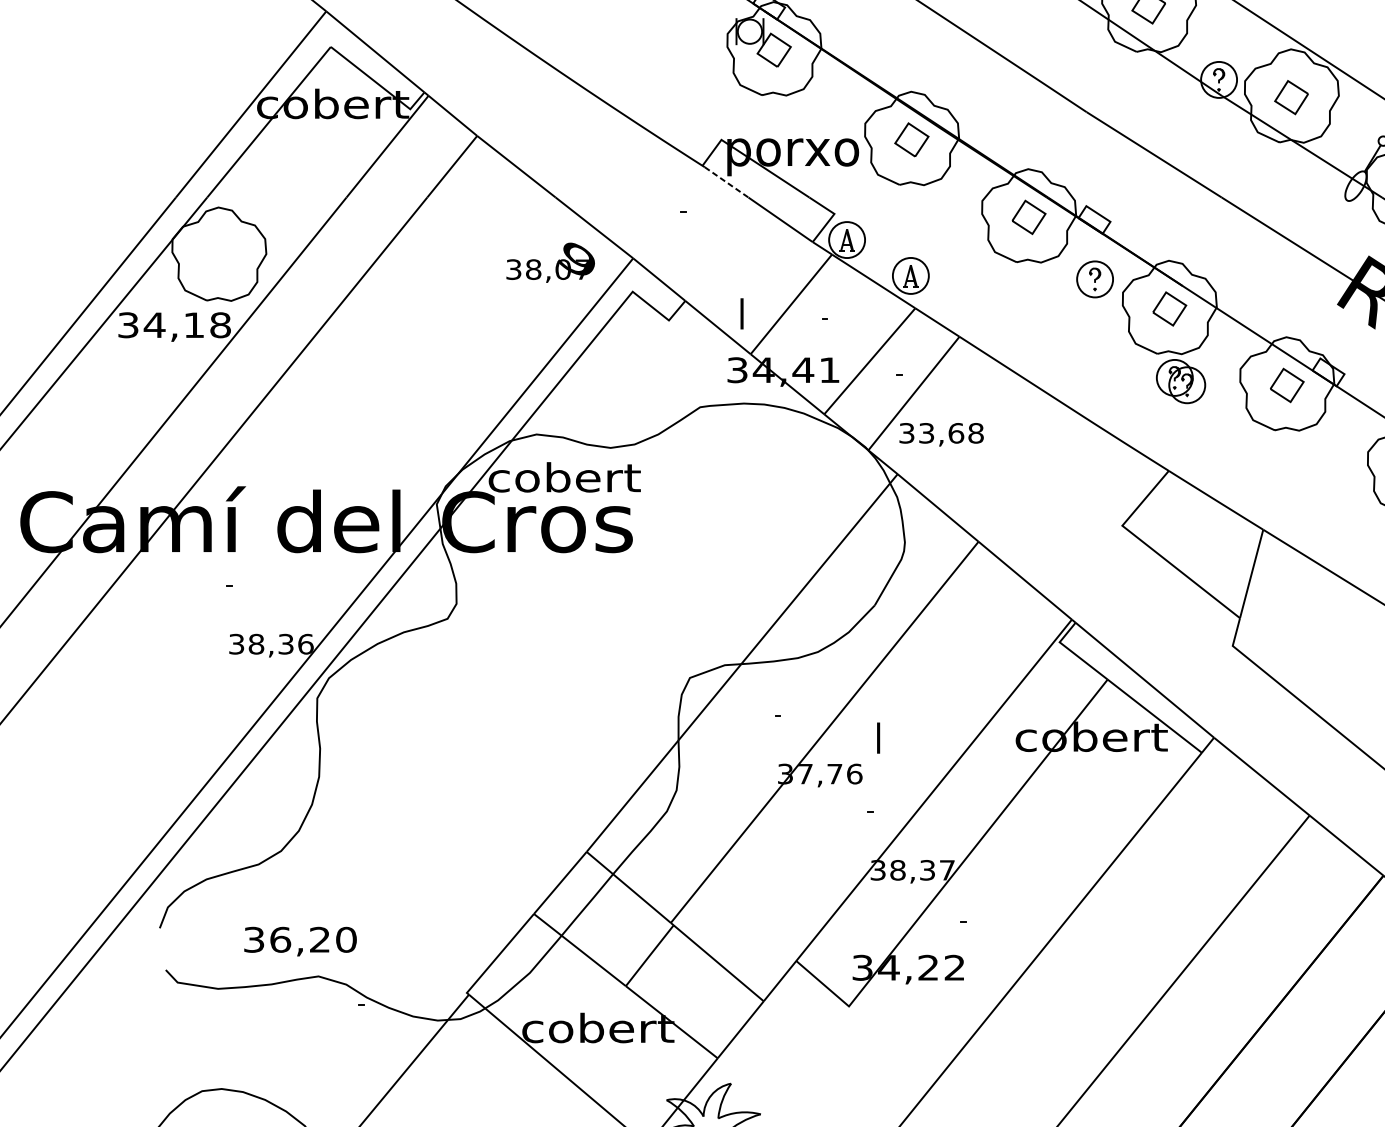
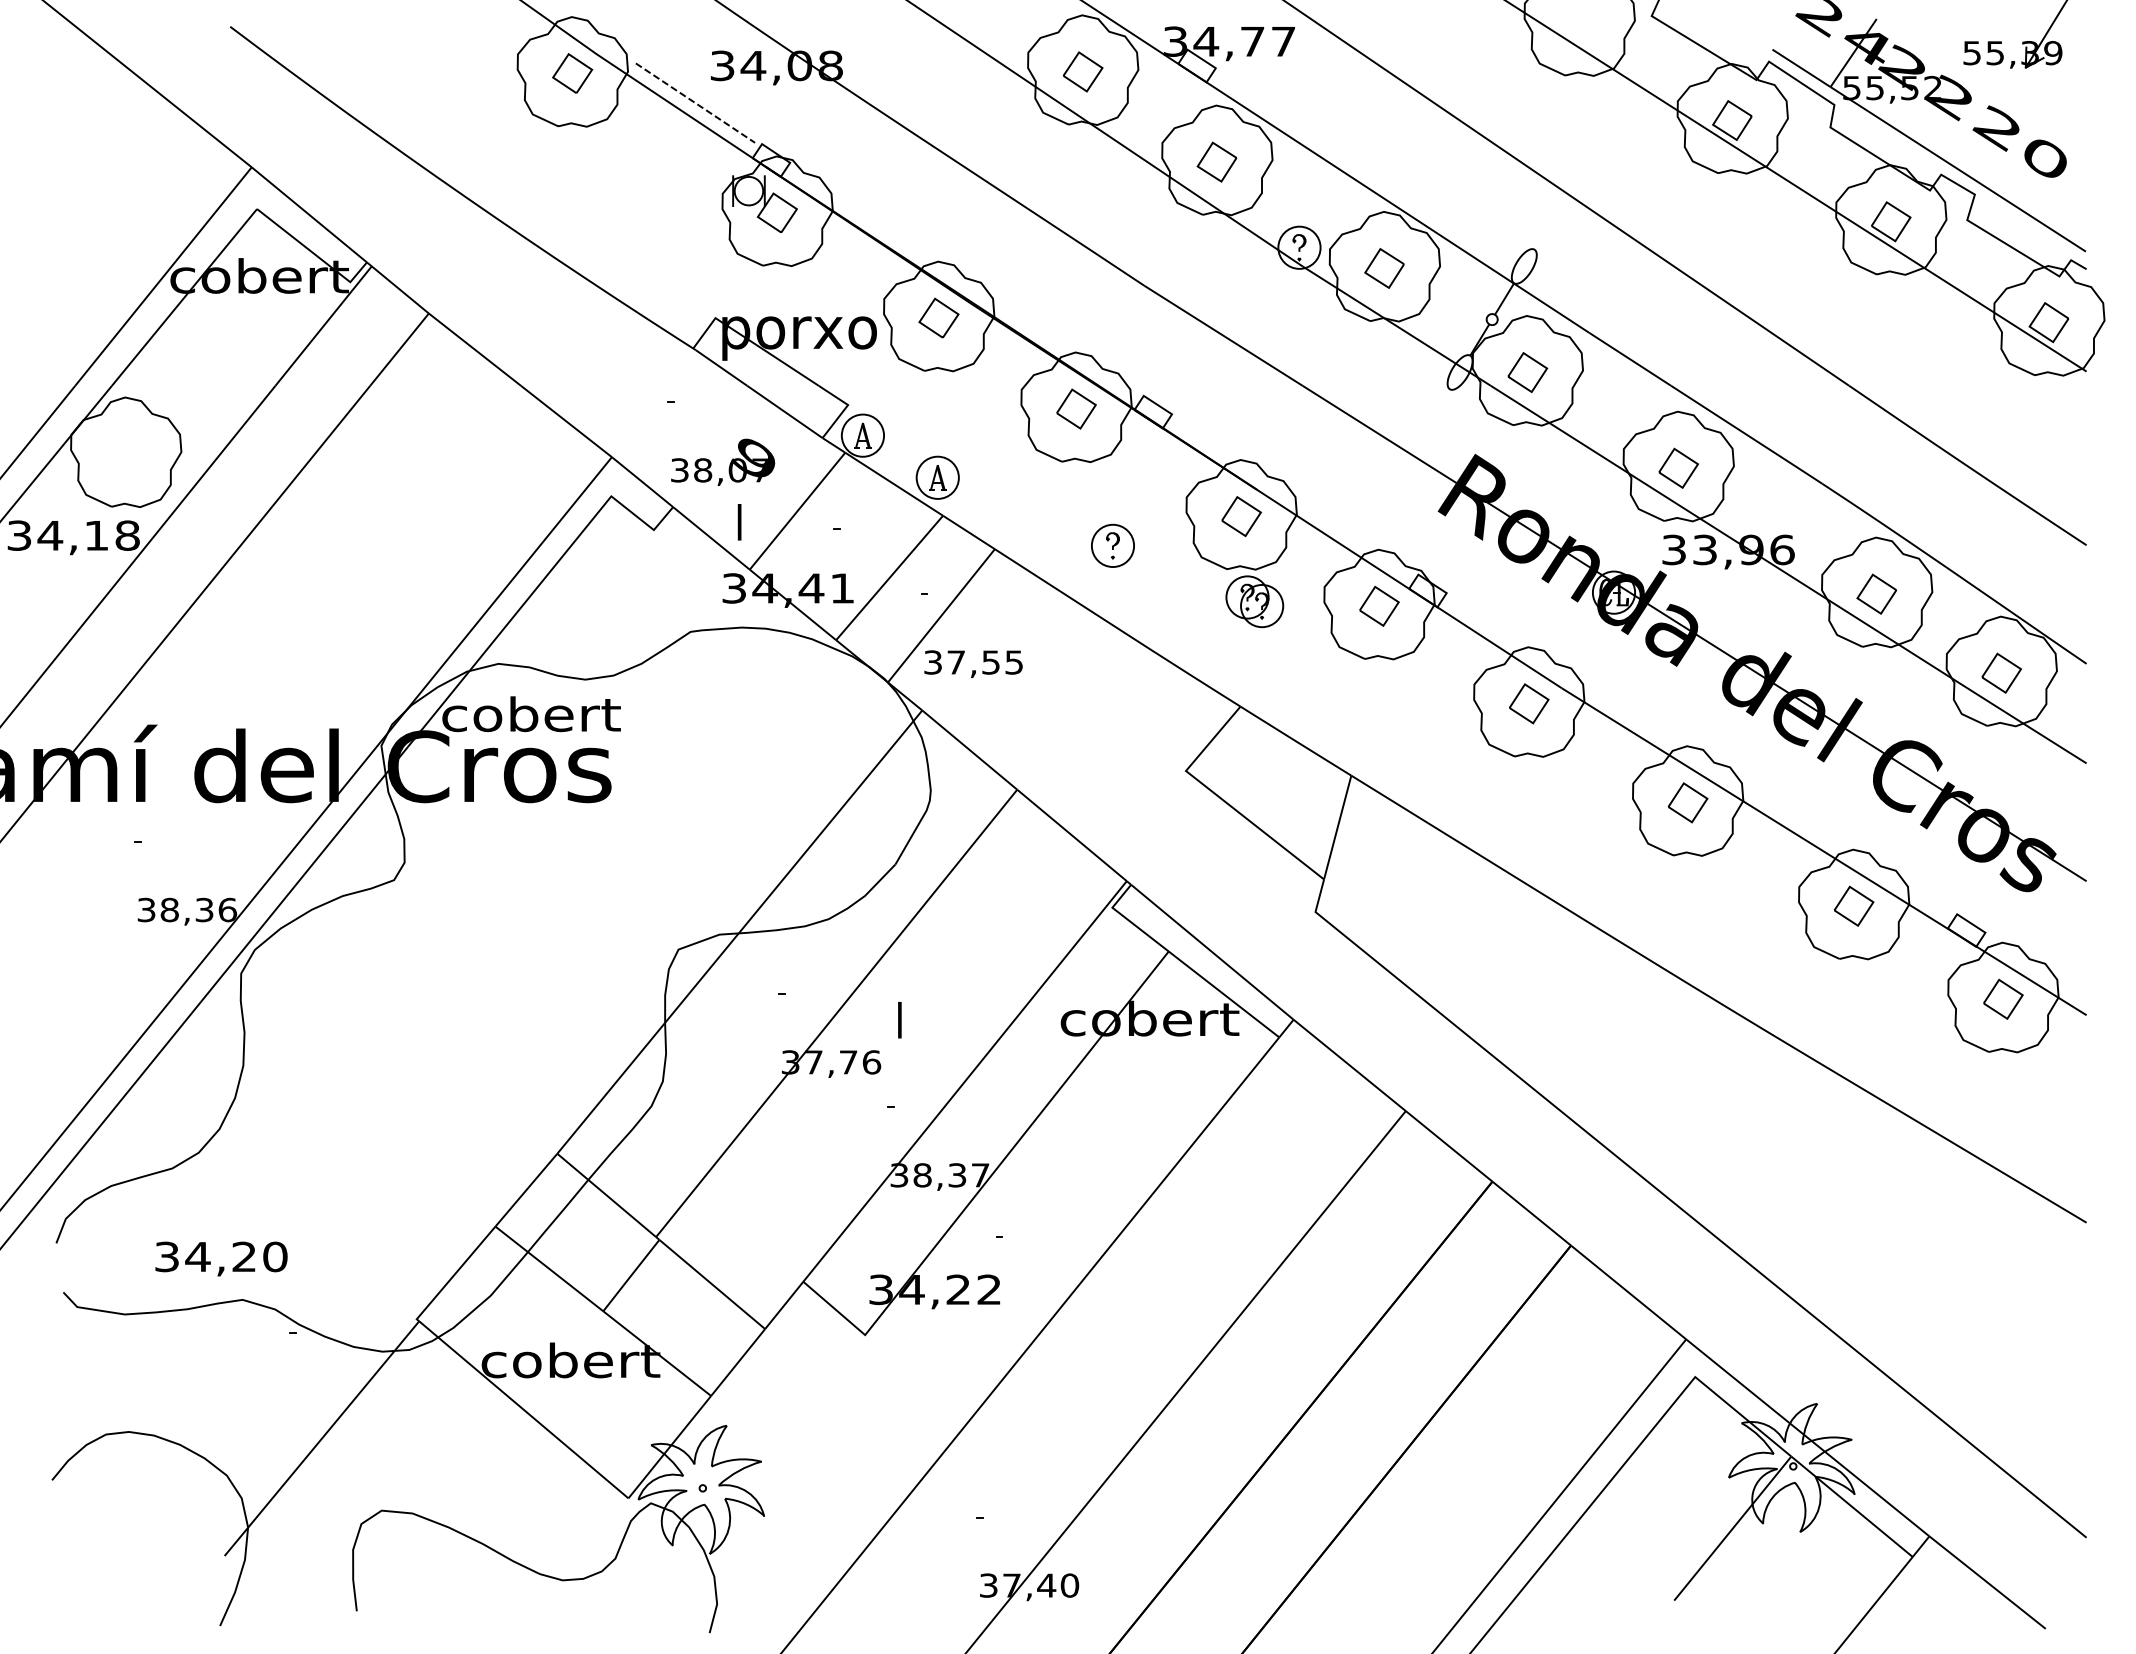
line: (726, 182) -> (721, 368), dashed -> solid
text: (551, 262) -> (723, 461), moved
part: (1094, 279) -> (1112, 545), moved
text: (951, 433) -> (985, 662), 33,68 -> 37,55
text: (280, 939) -> (197, 1256), 36,20 -> 34,20

